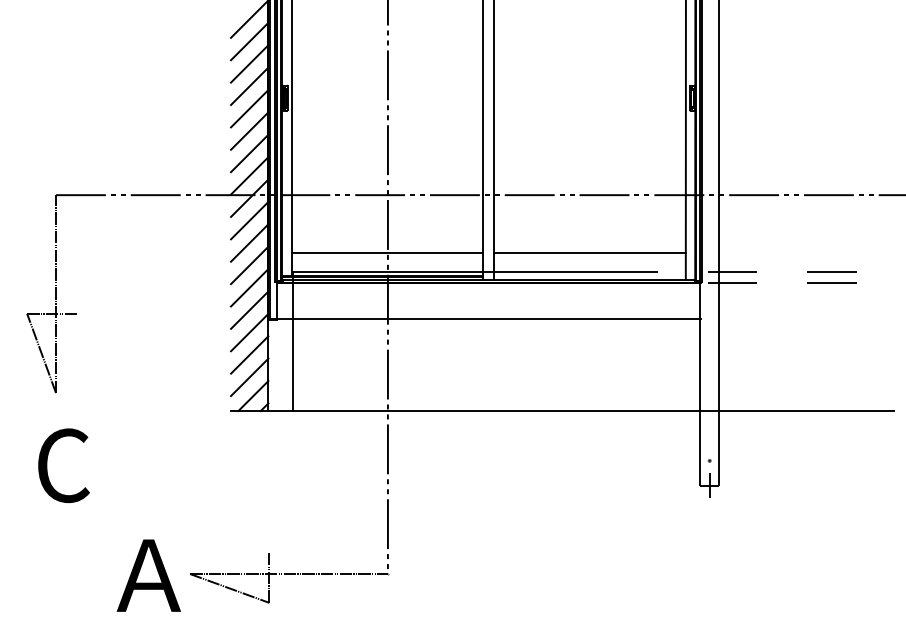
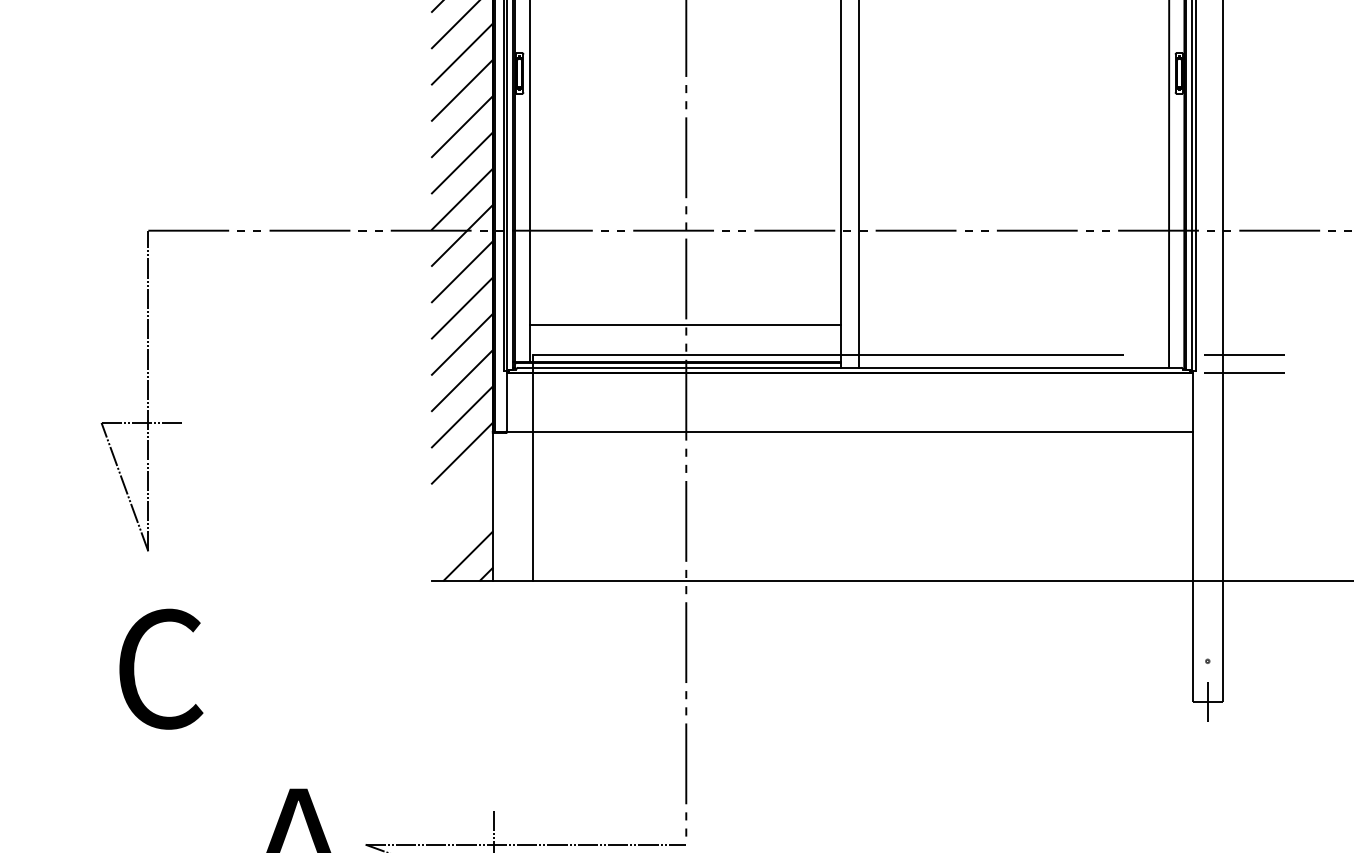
line: (589, 253) -> (1012, 325), removed
line: (249, 354) -> (461, 488), removed
line: (249, 377) -> (461, 526), removed

